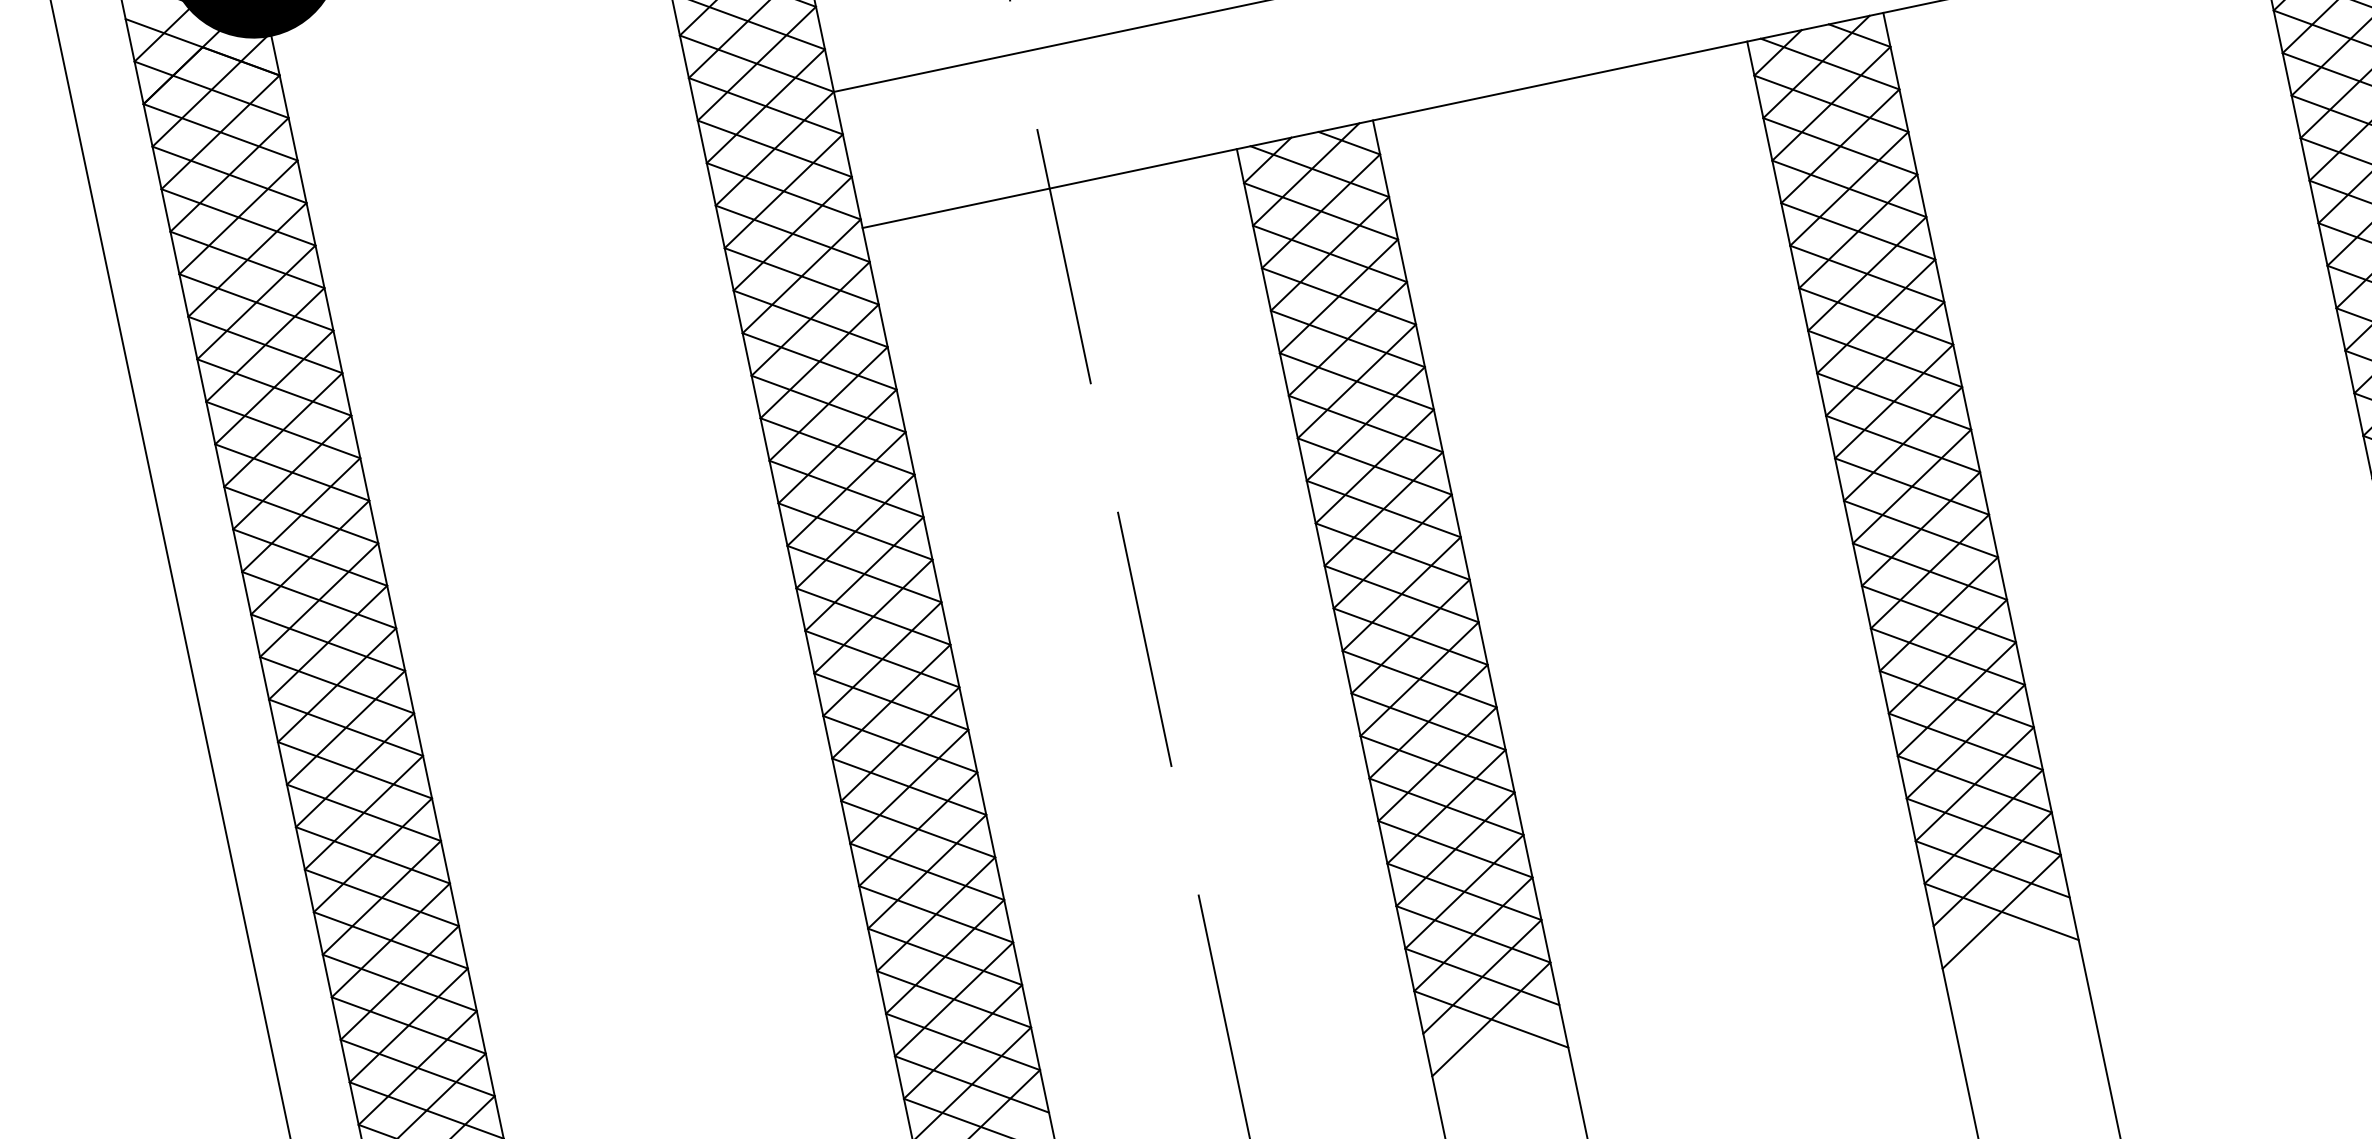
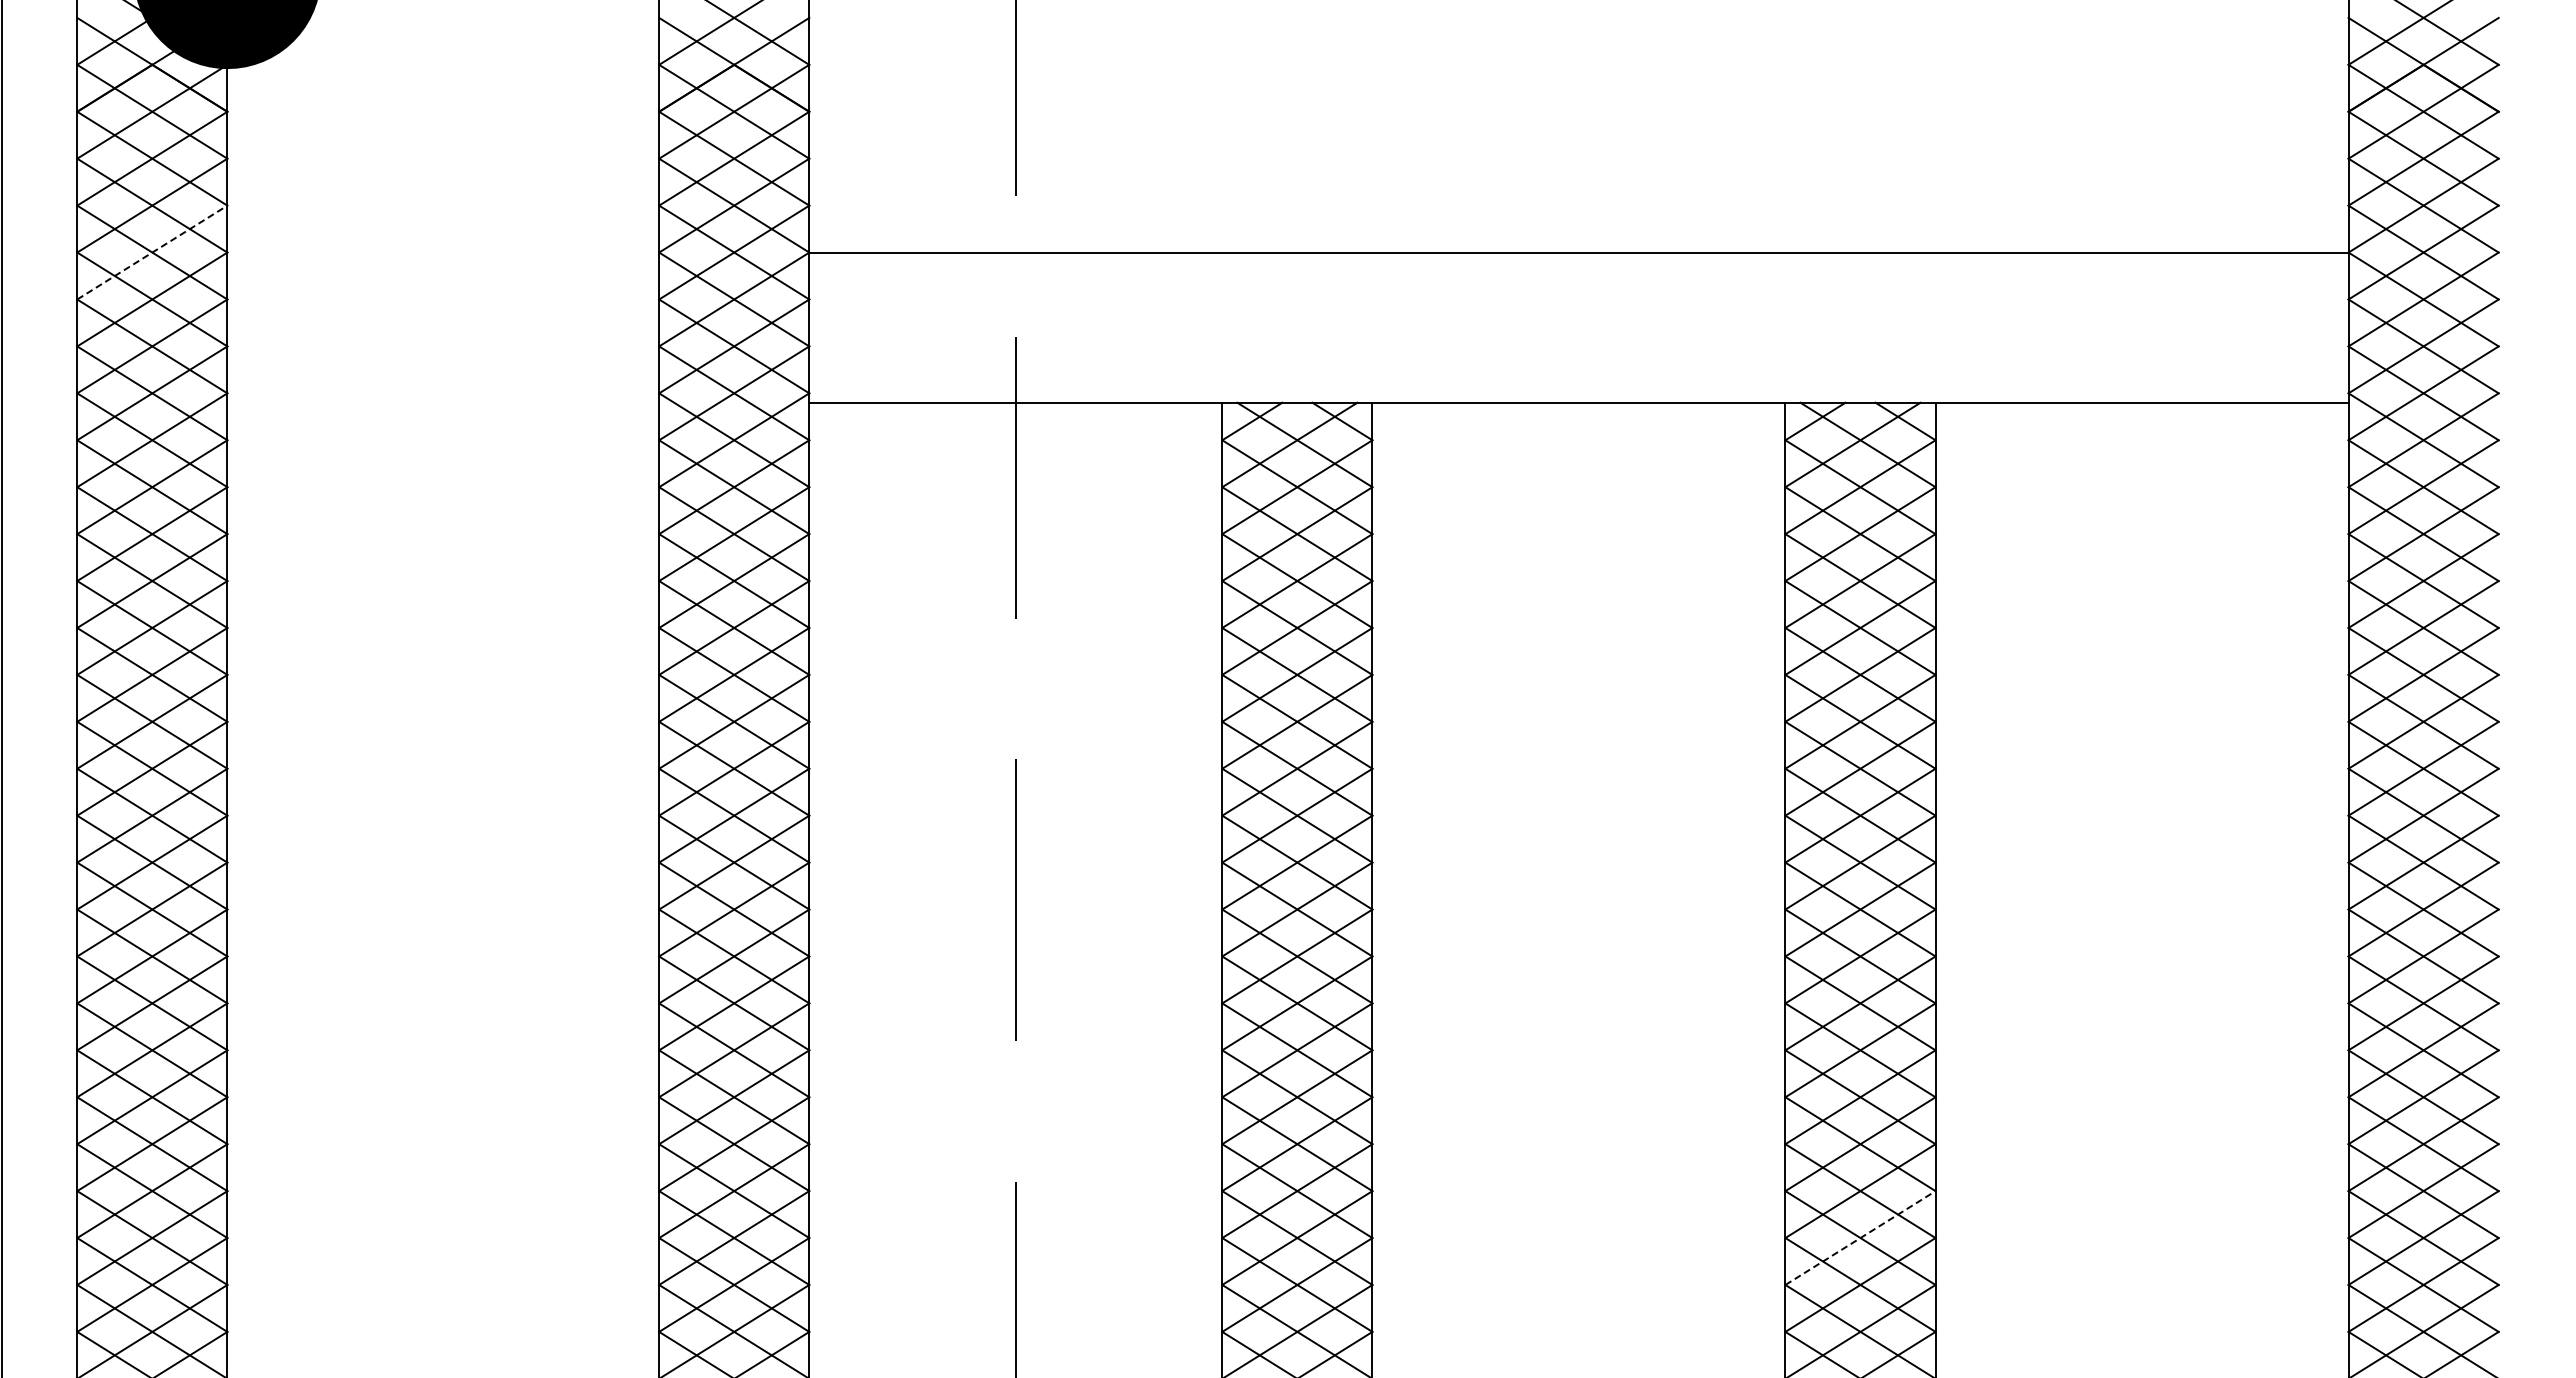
line: (238, 217) -> (152, 252), solid -> dashed
line: (1974, 784) -> (1860, 1238), solid -> dashed

